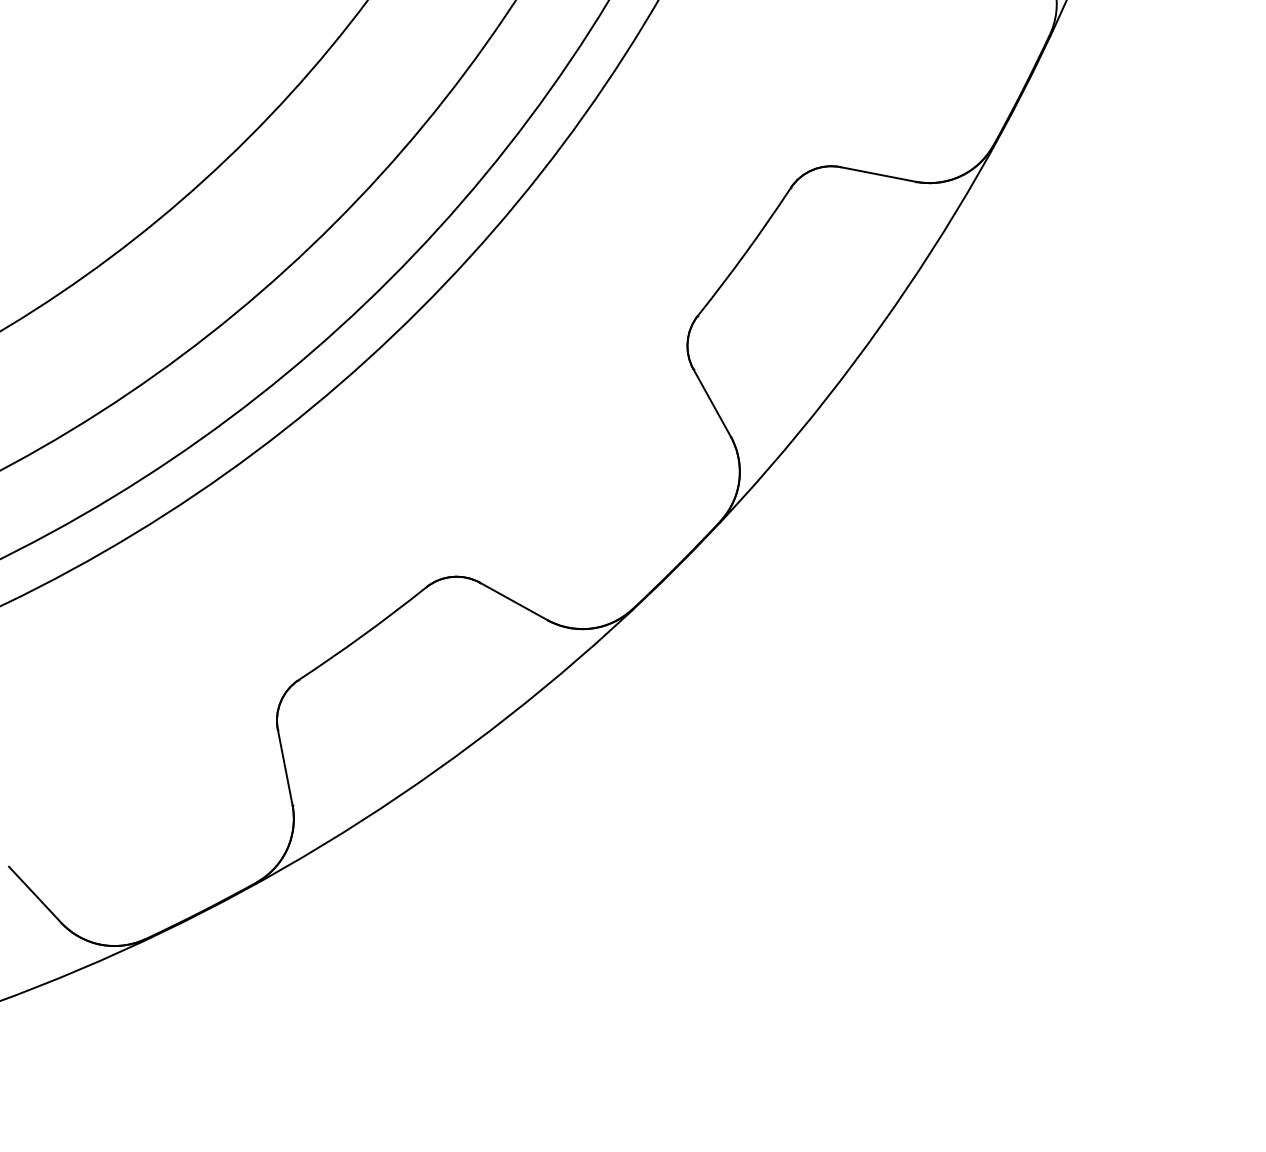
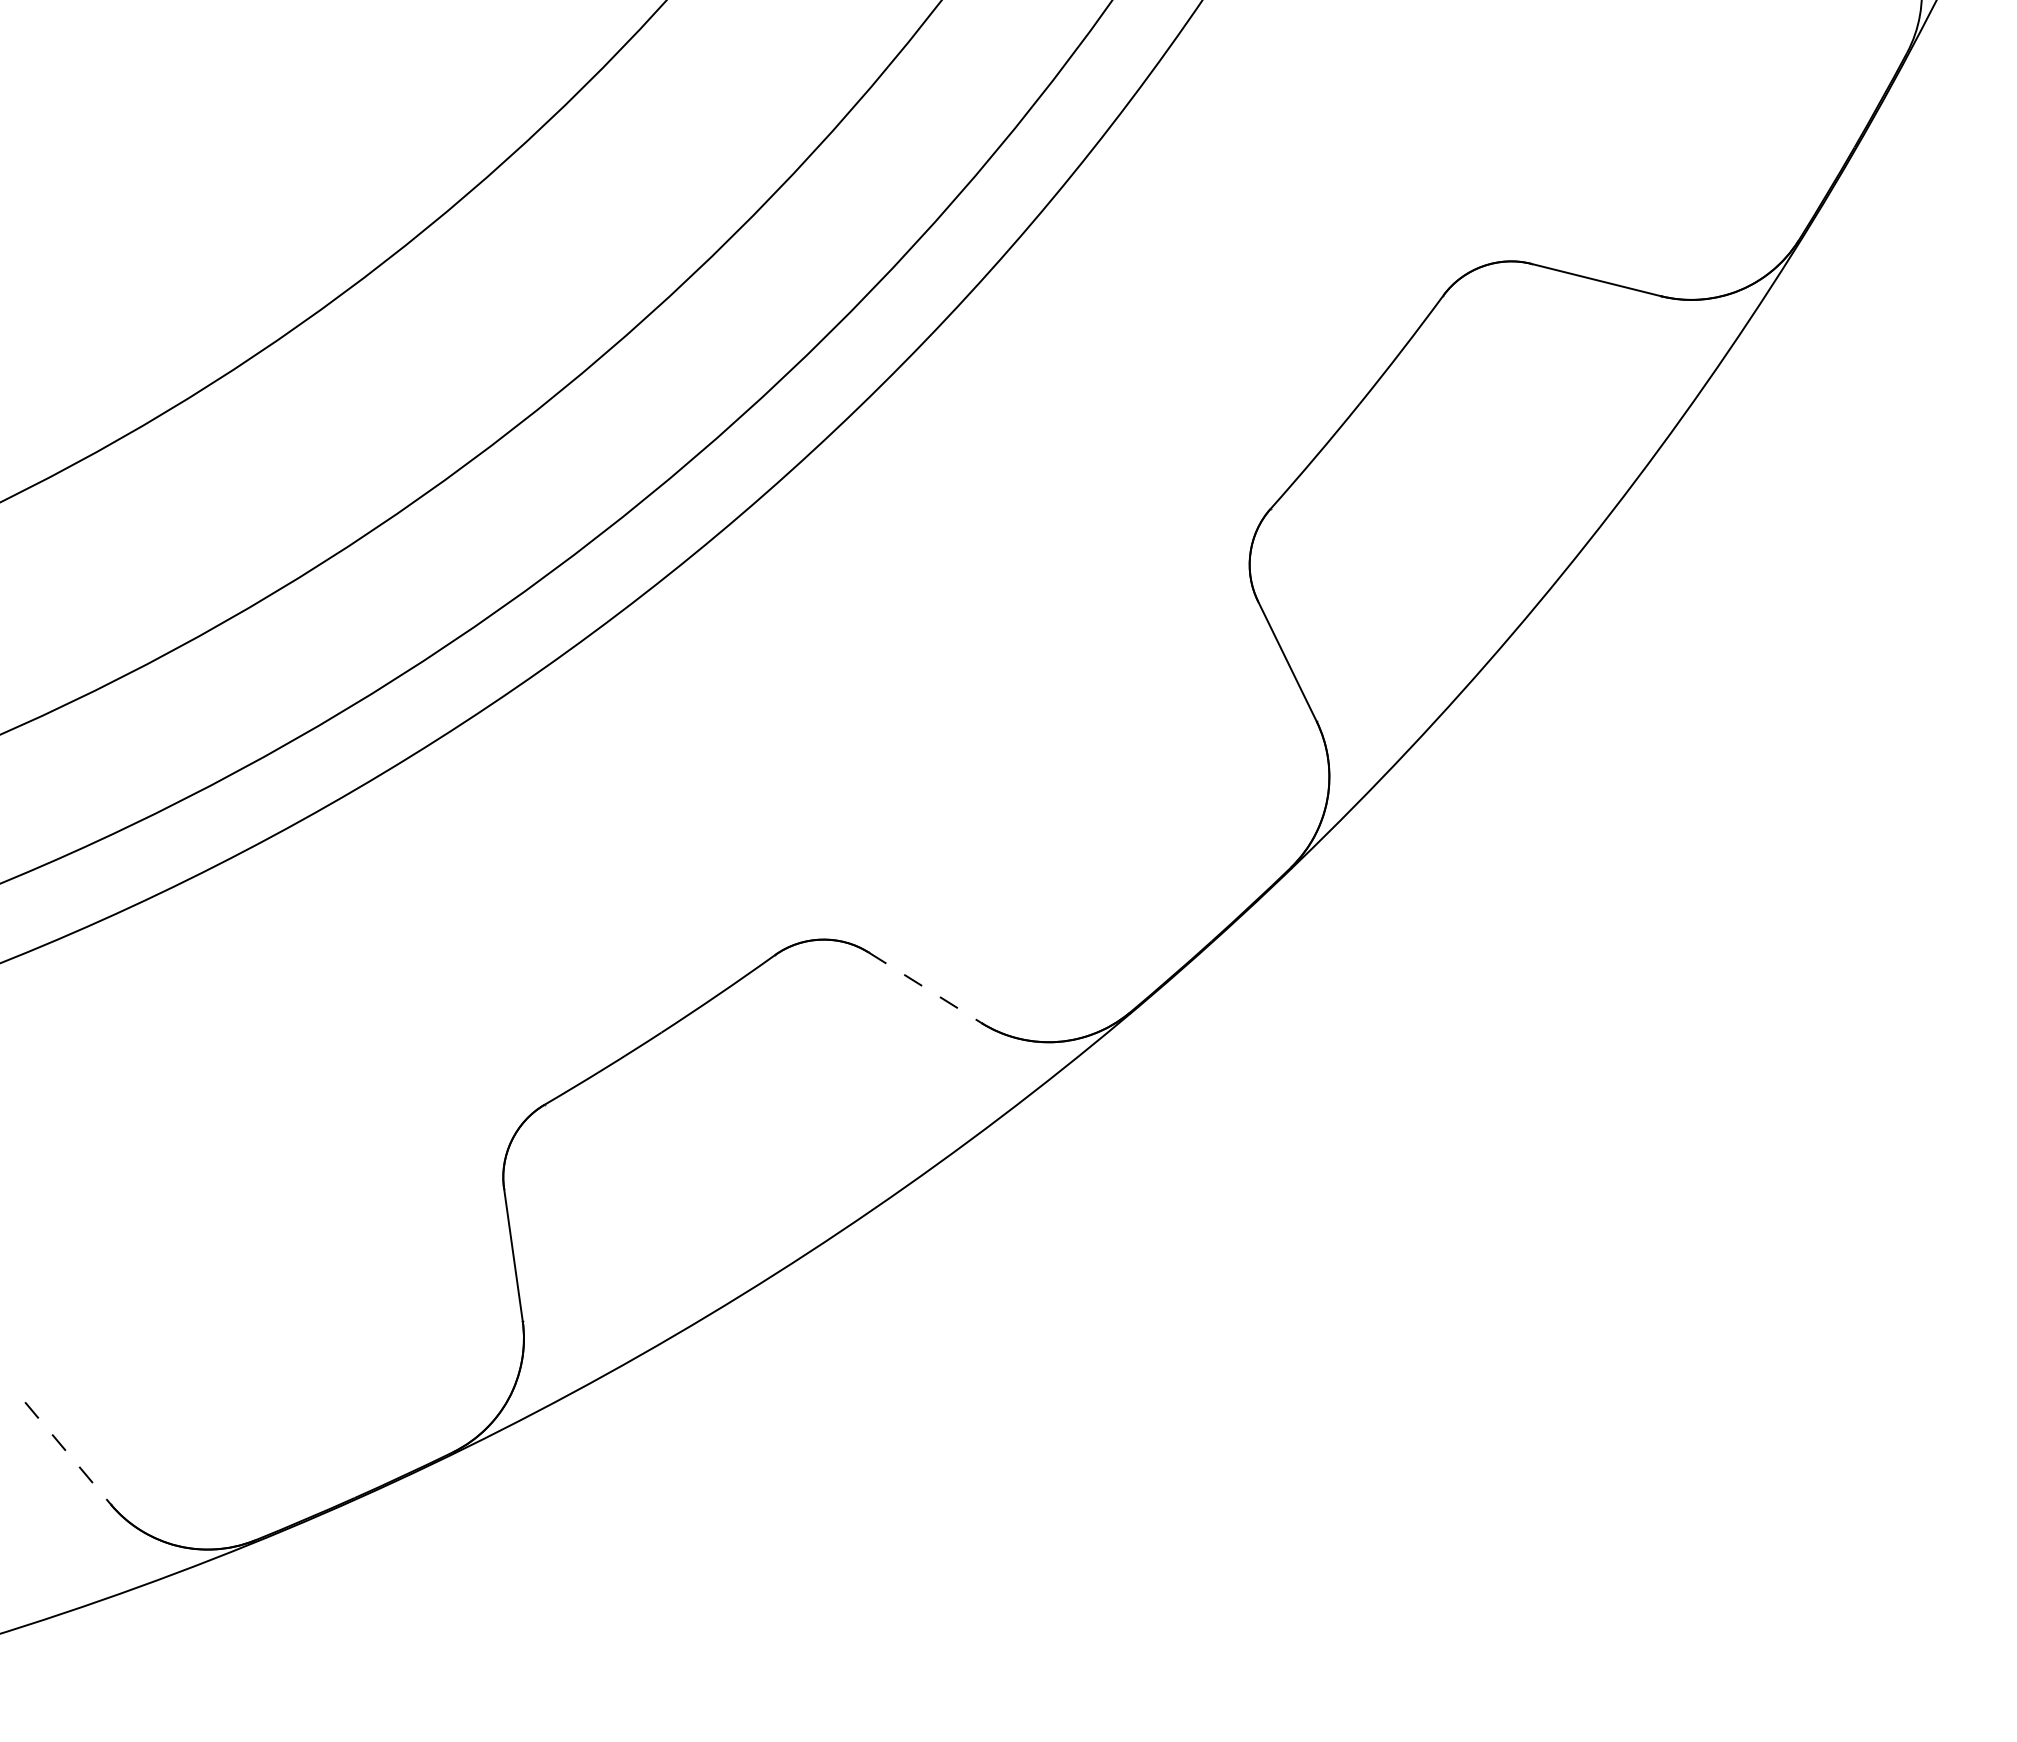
line: (514, 601) -> (926, 987), solid -> dashed
line: (35, 895) -> (68, 1454), solid -> dashed

